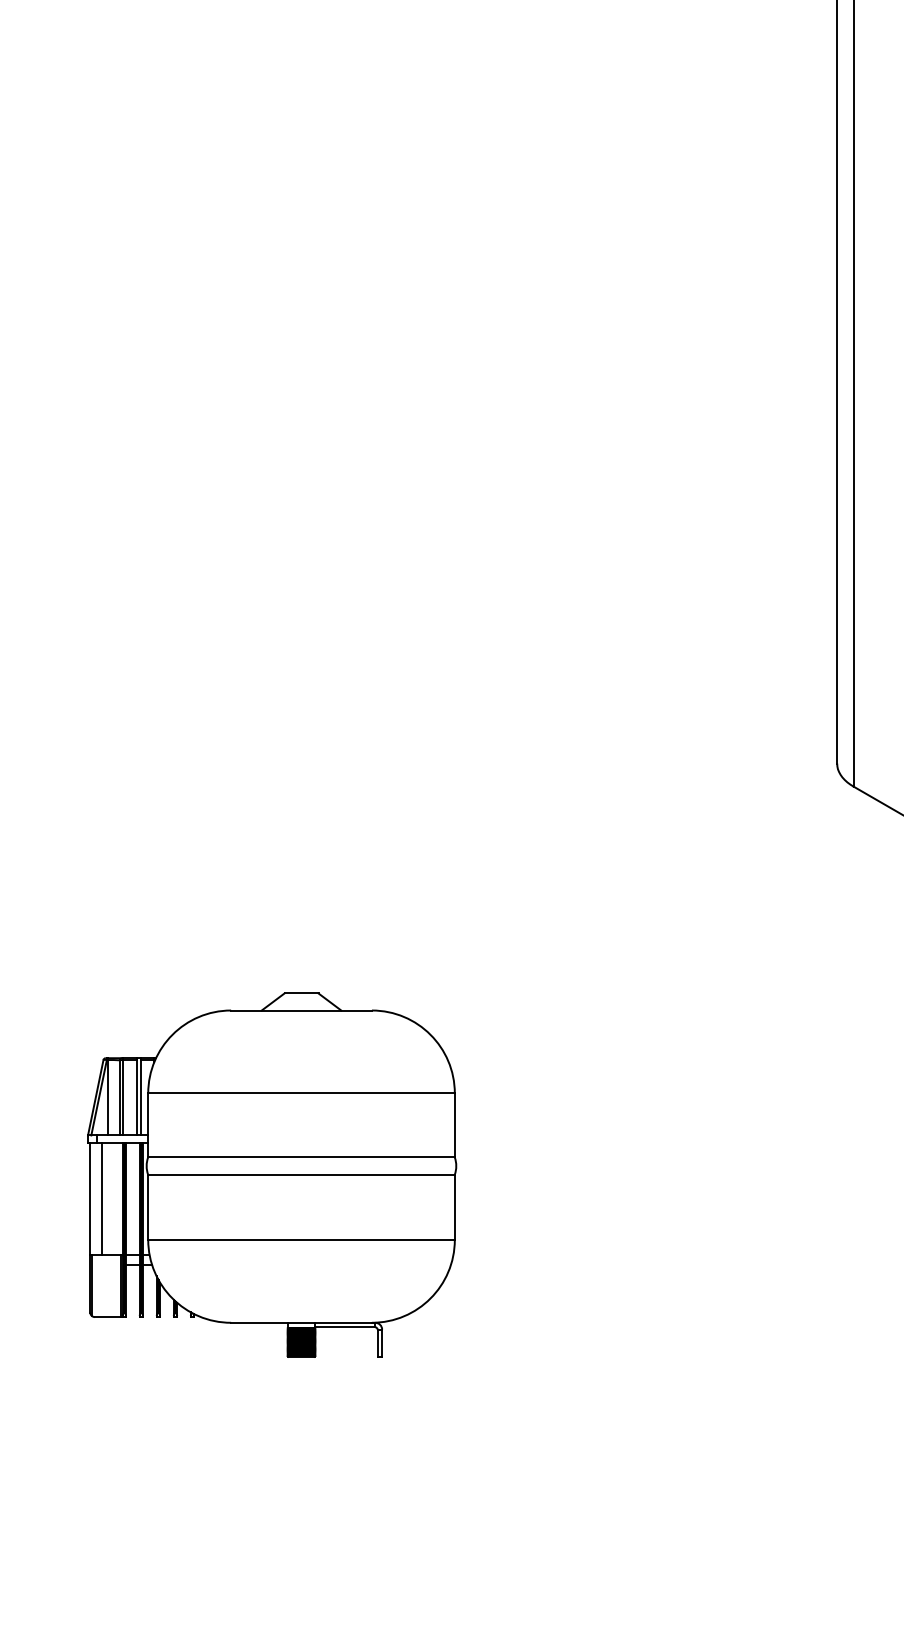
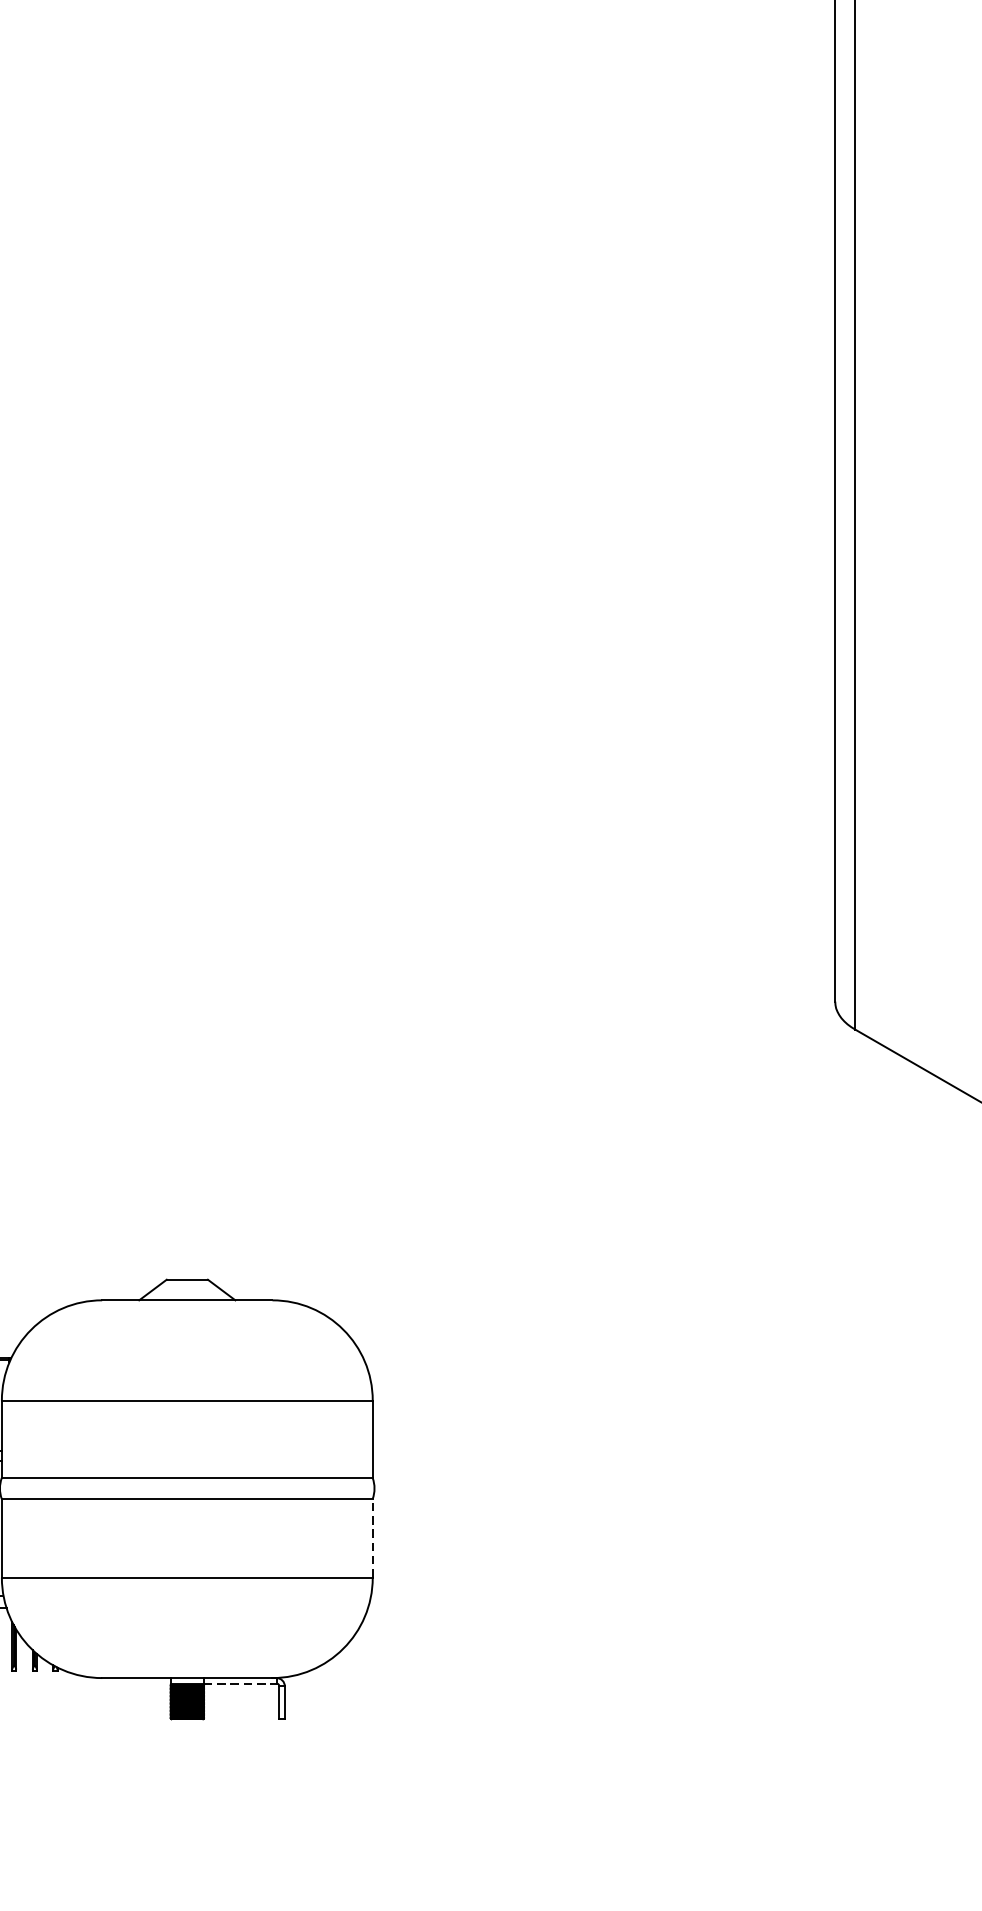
line: (454, 1207) -> (372, 1538), solid -> dashed
line: (345, 1327) -> (240, 1683), solid -> dashed

